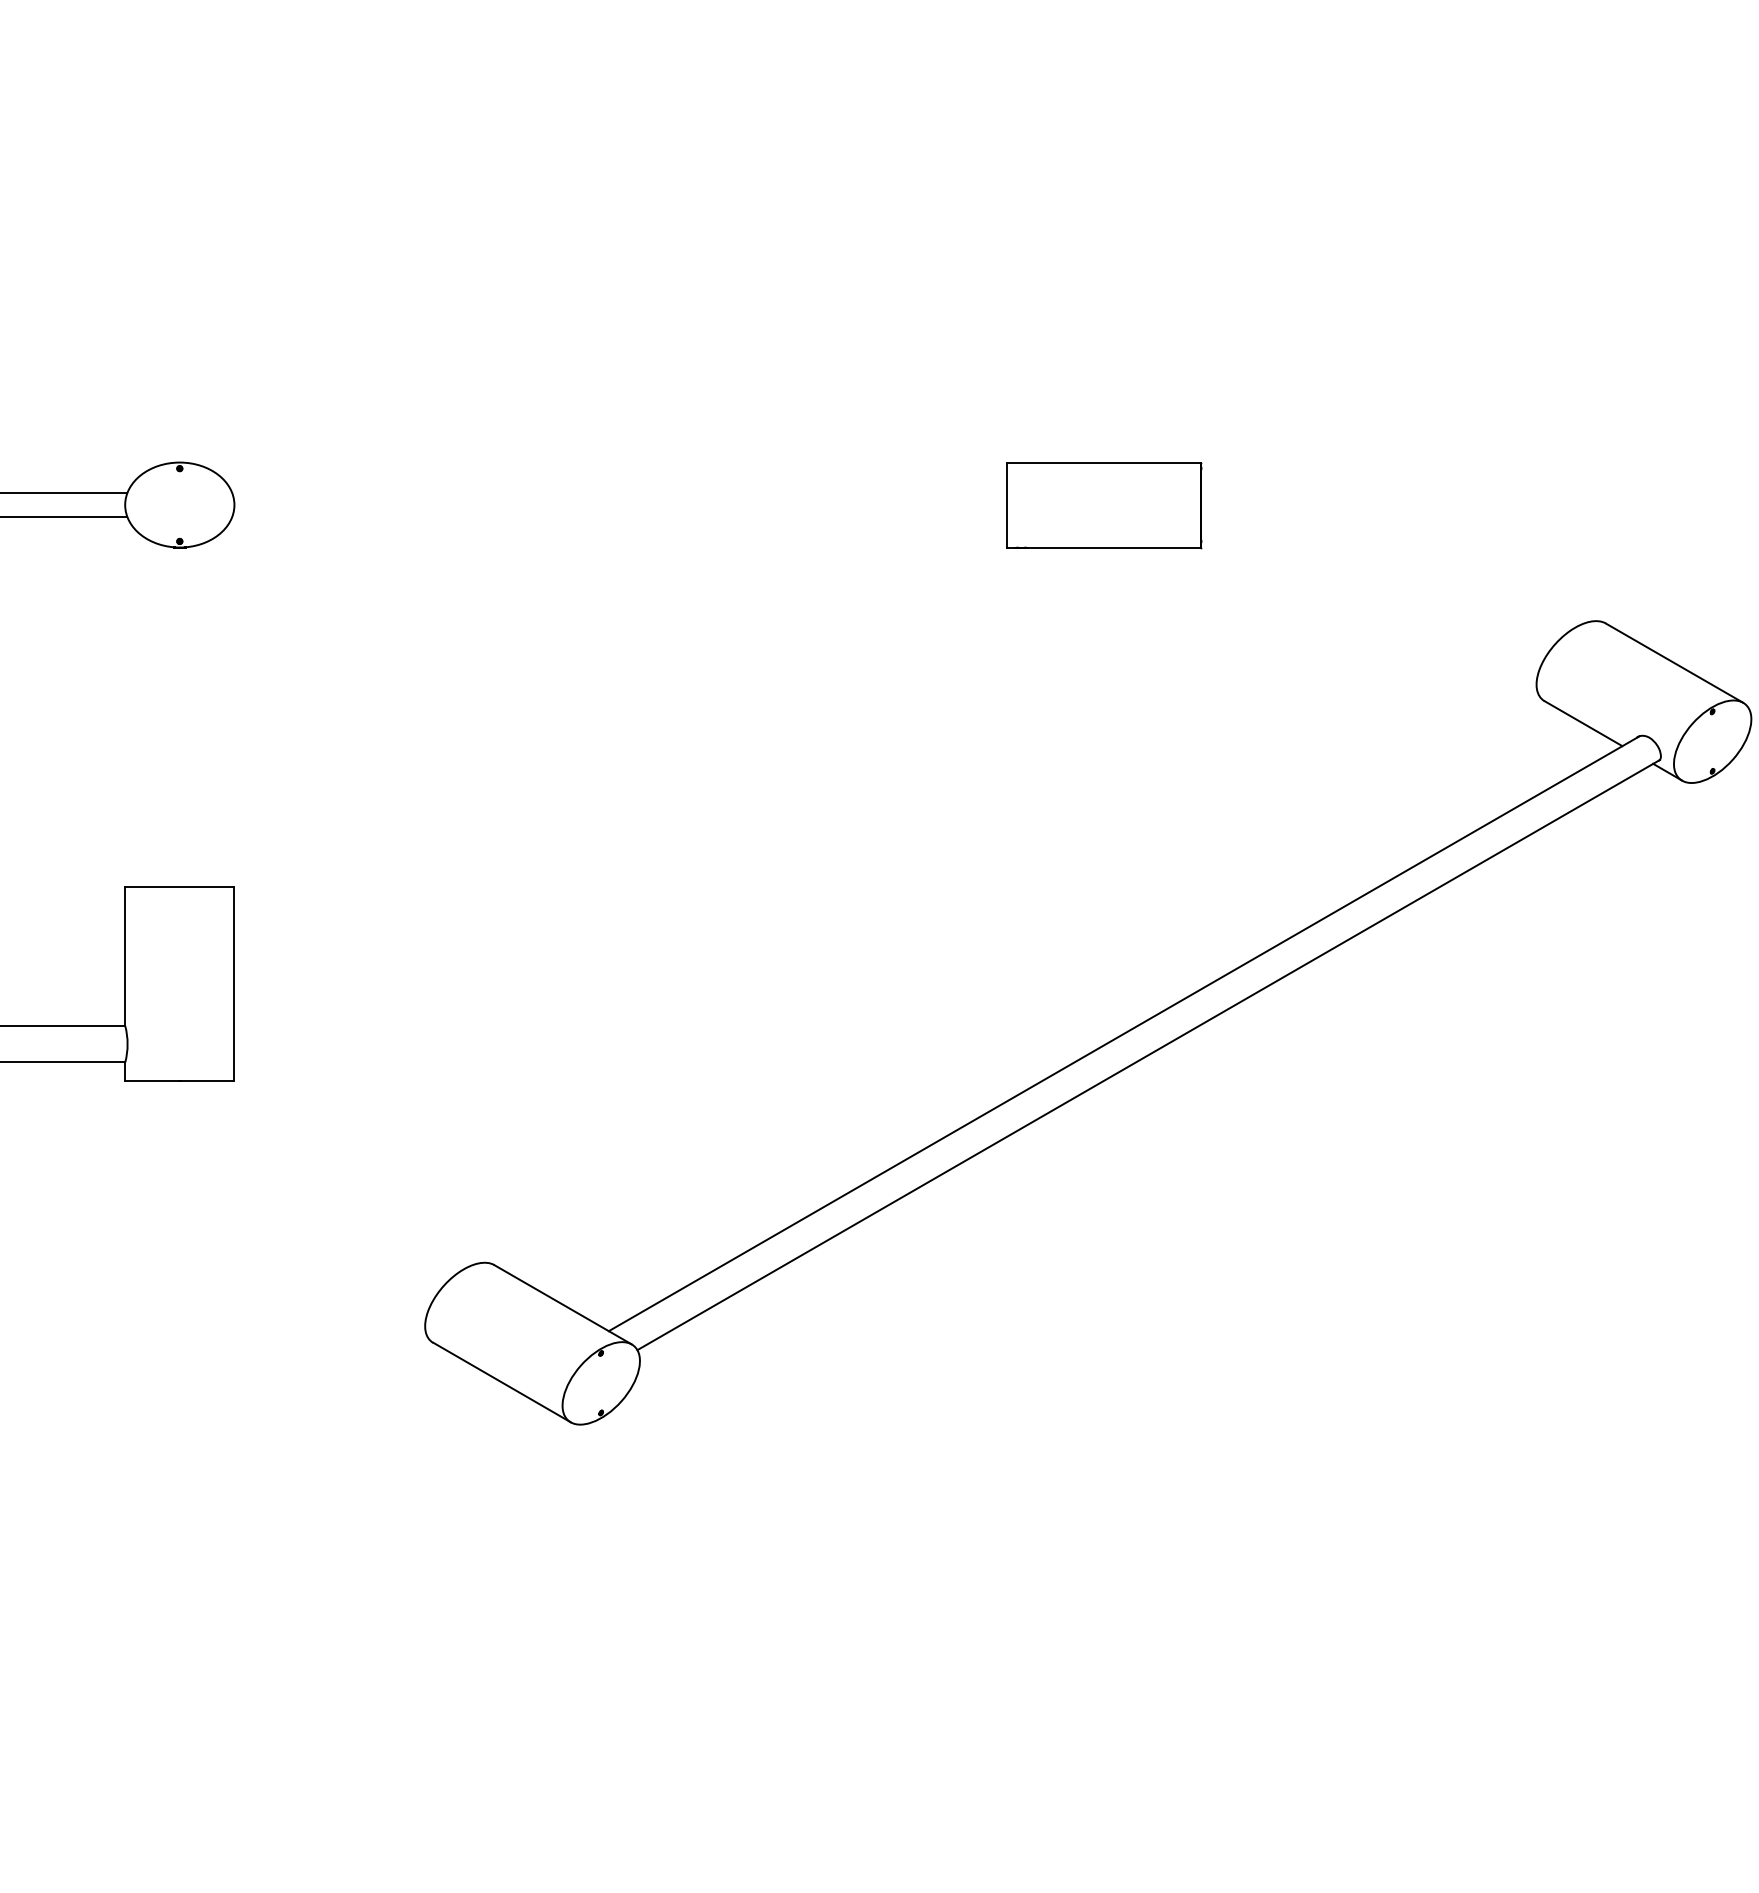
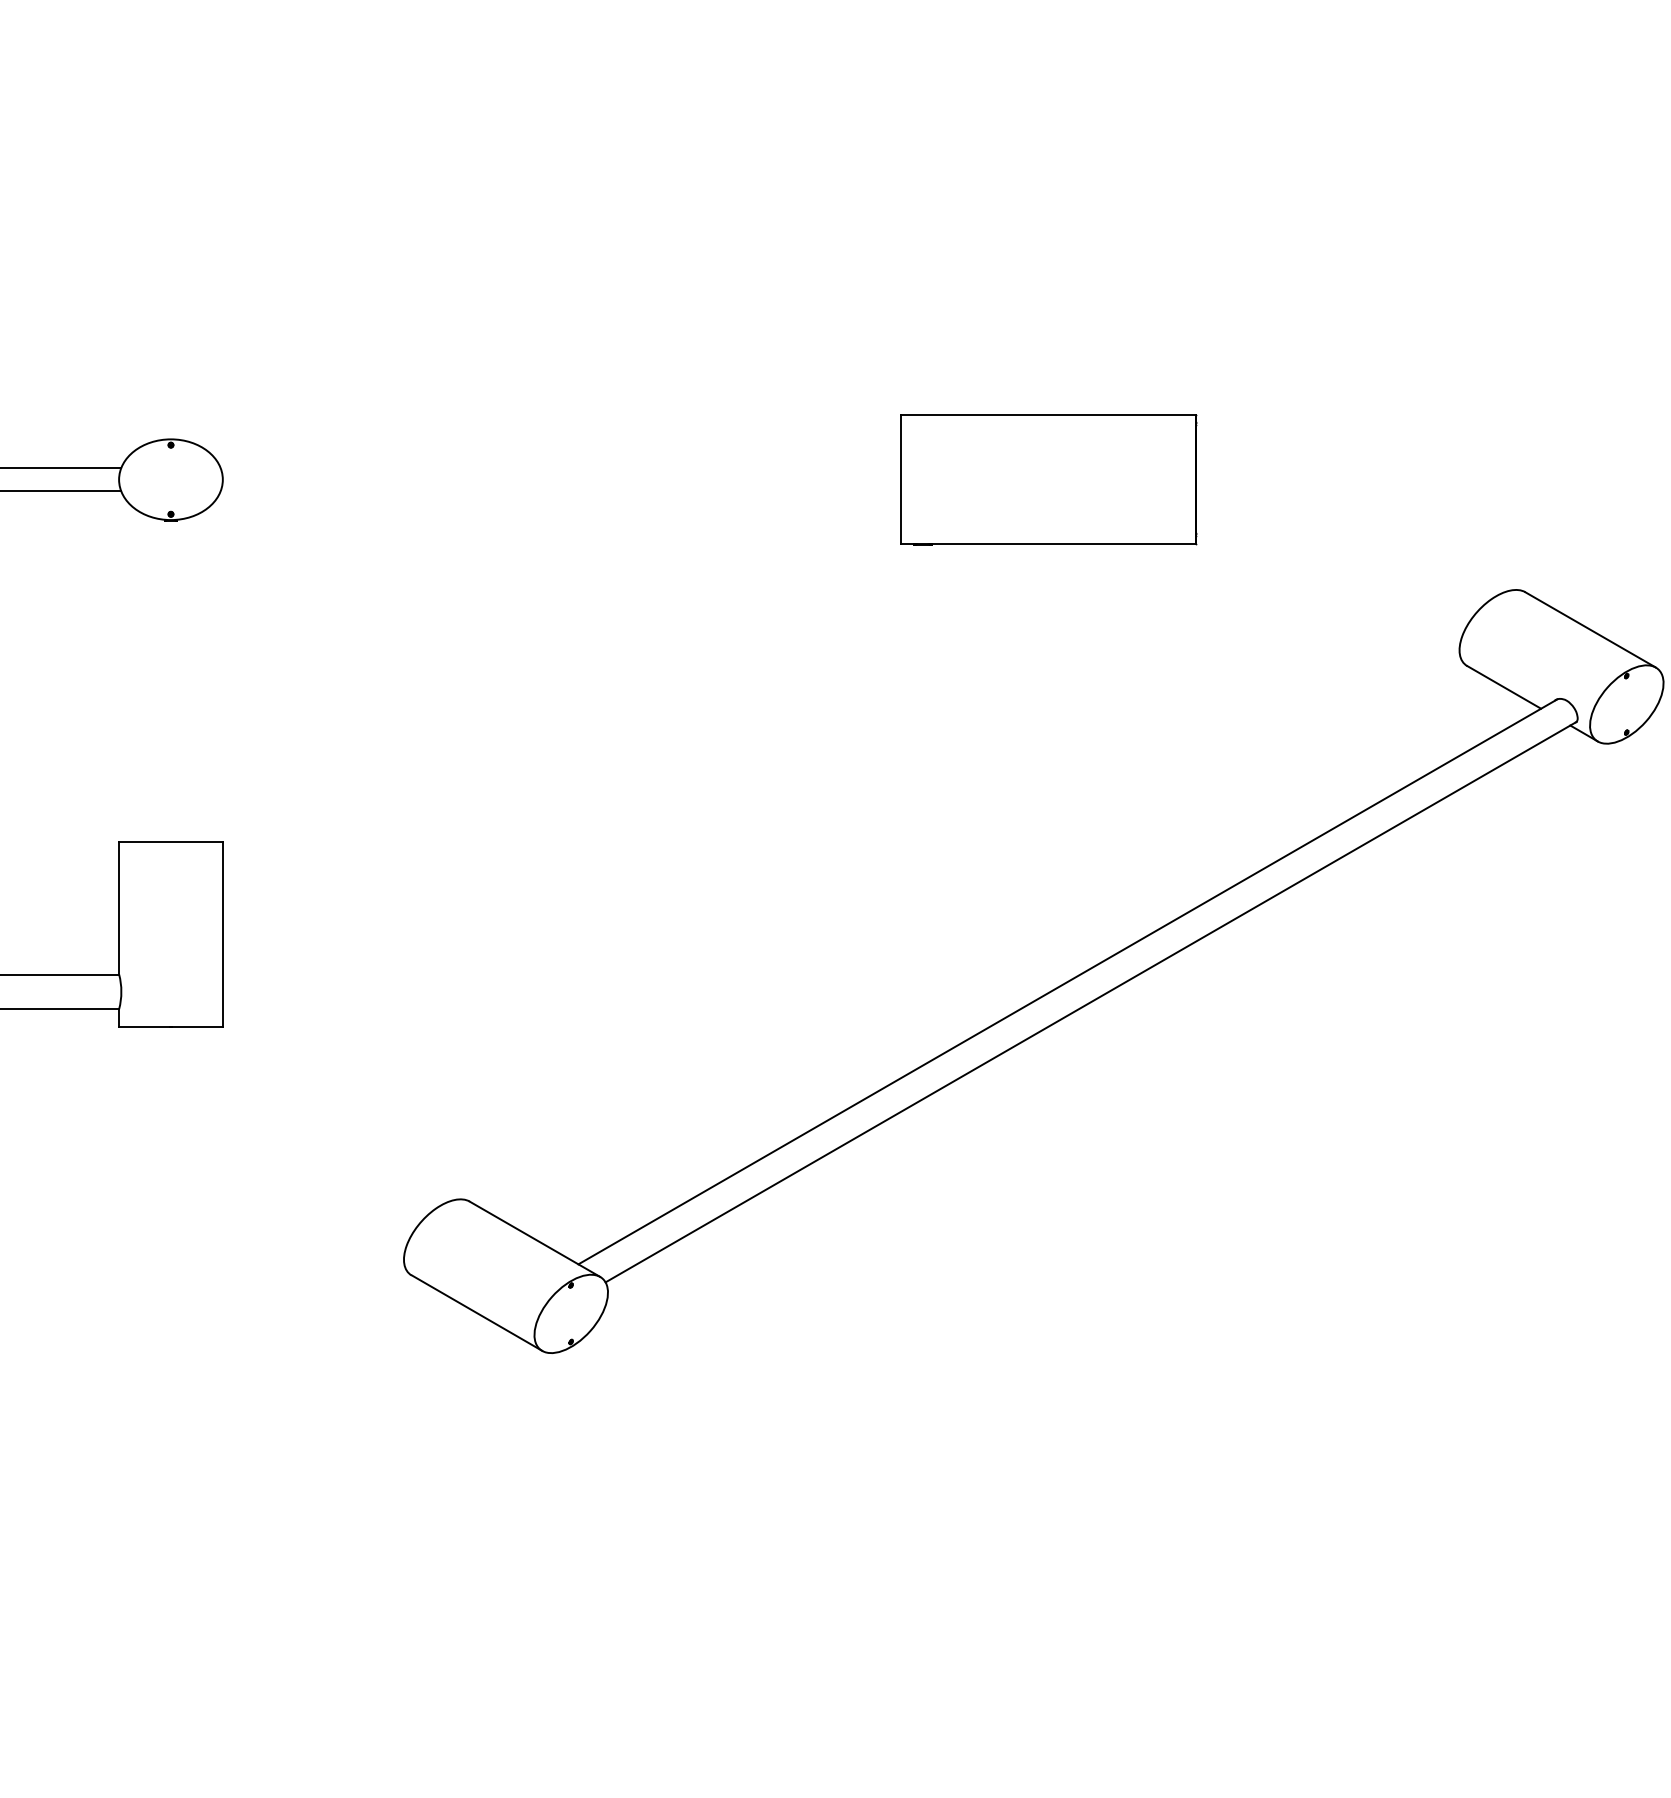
part: (1104, 504) -> (1049, 479), size x1.6

